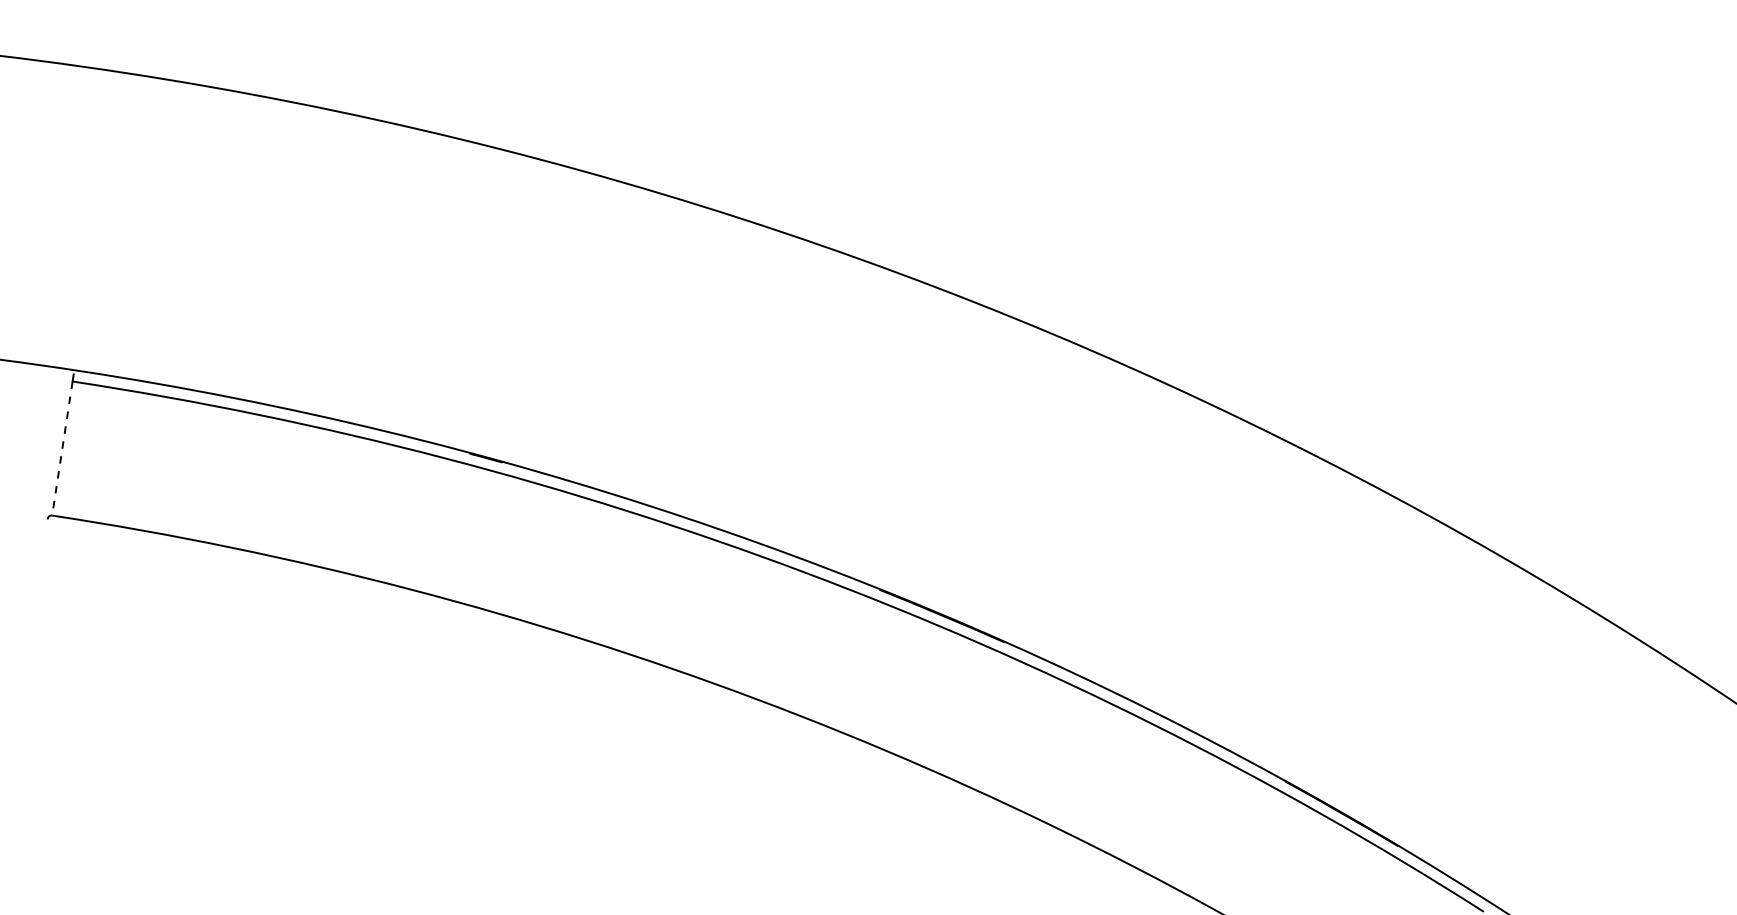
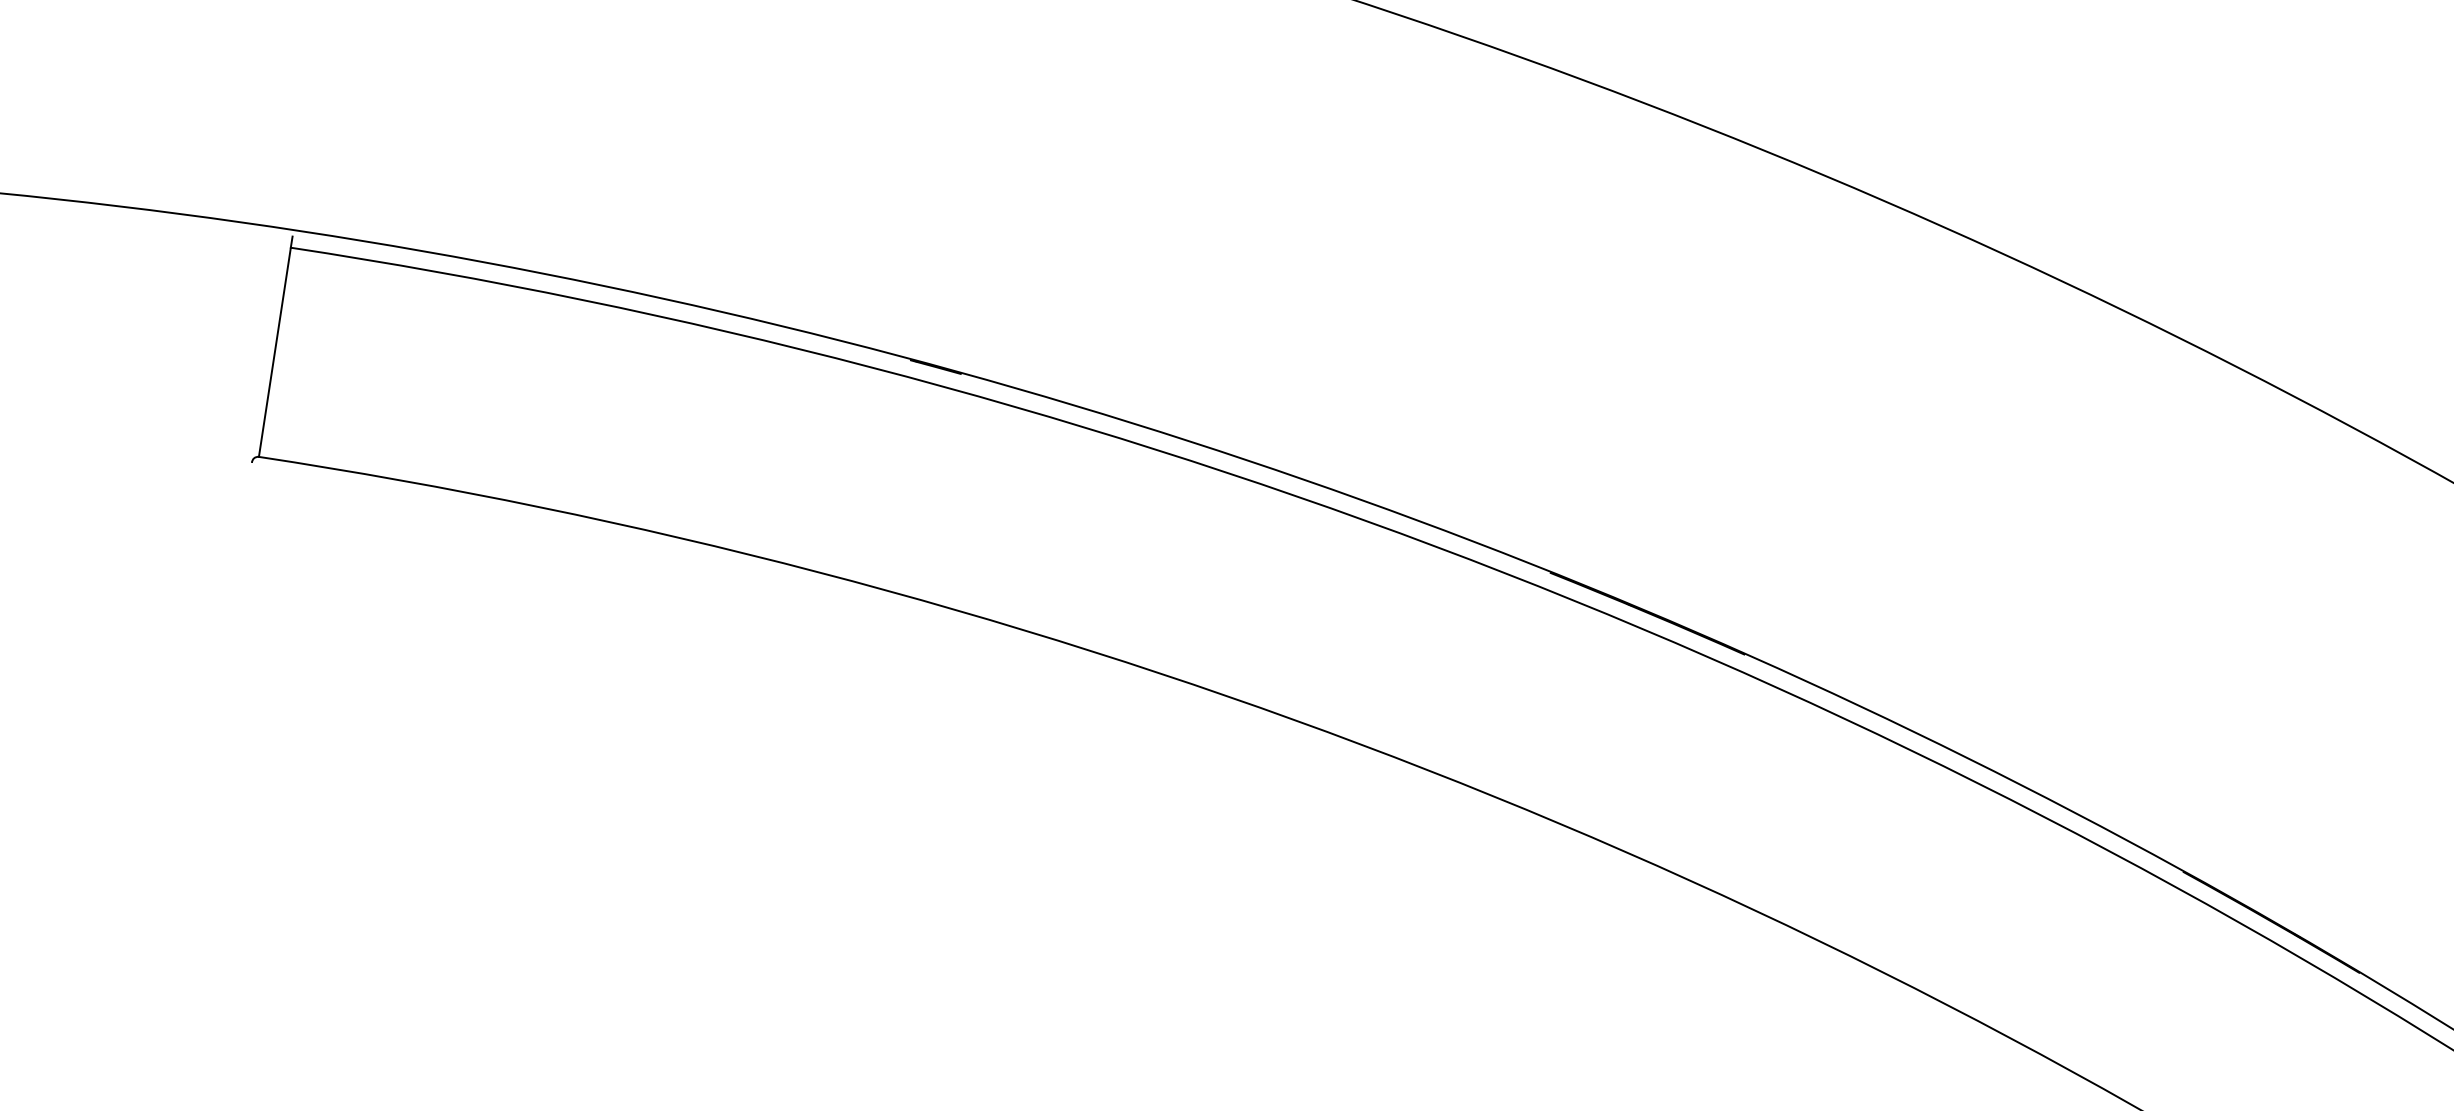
line: (62, 448) -> (275, 352), dashed -> solid

